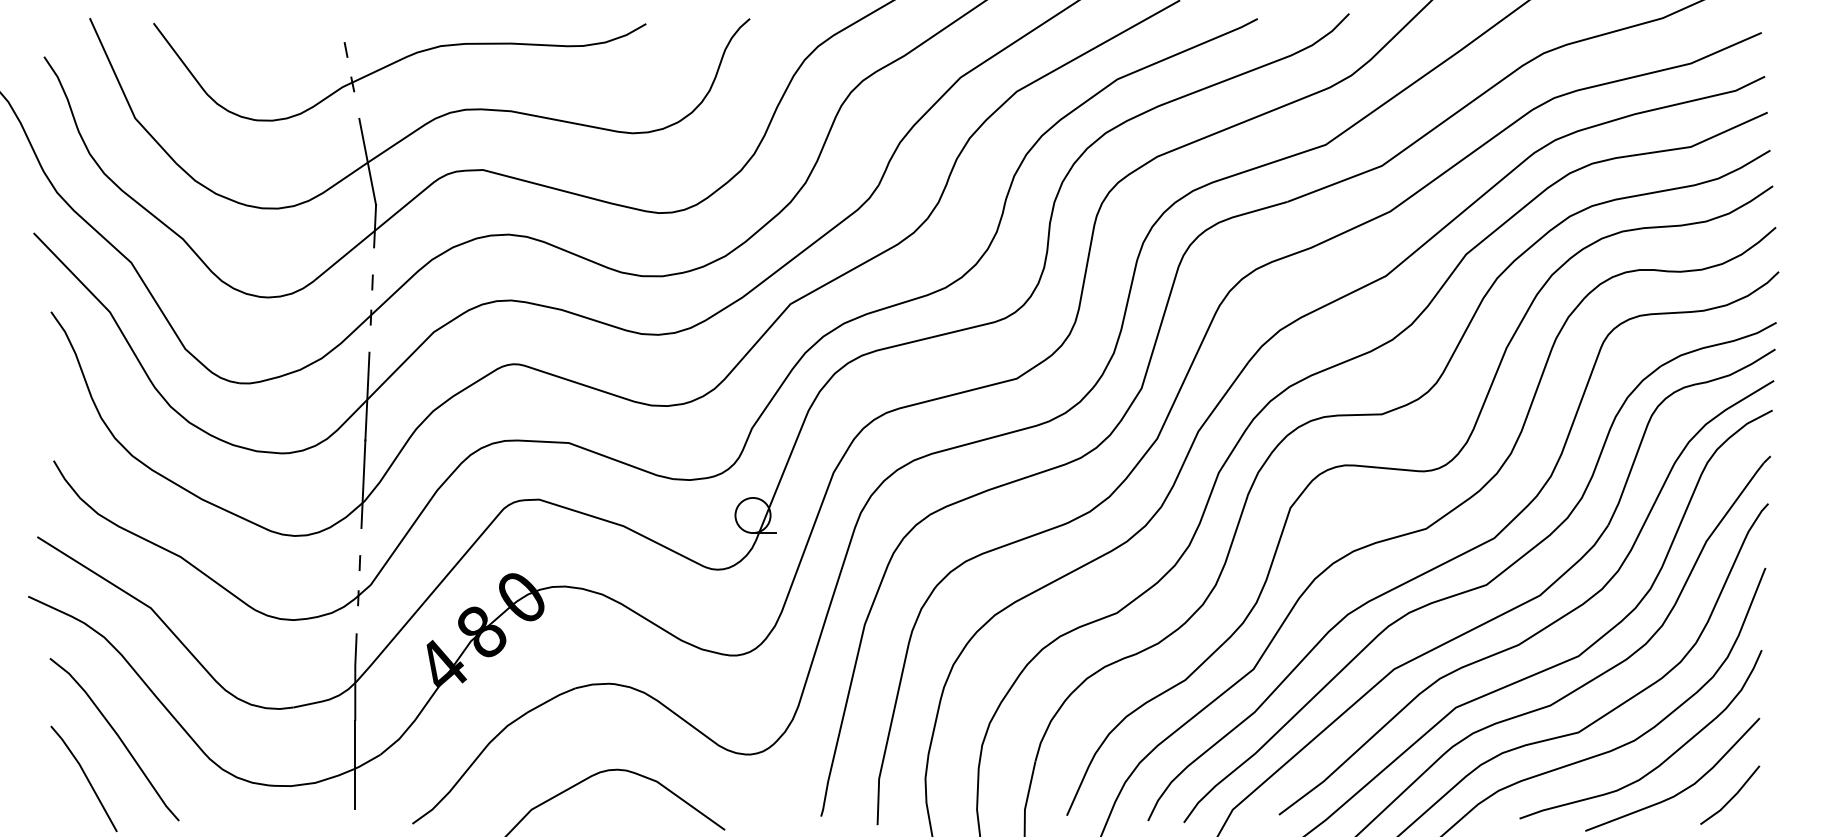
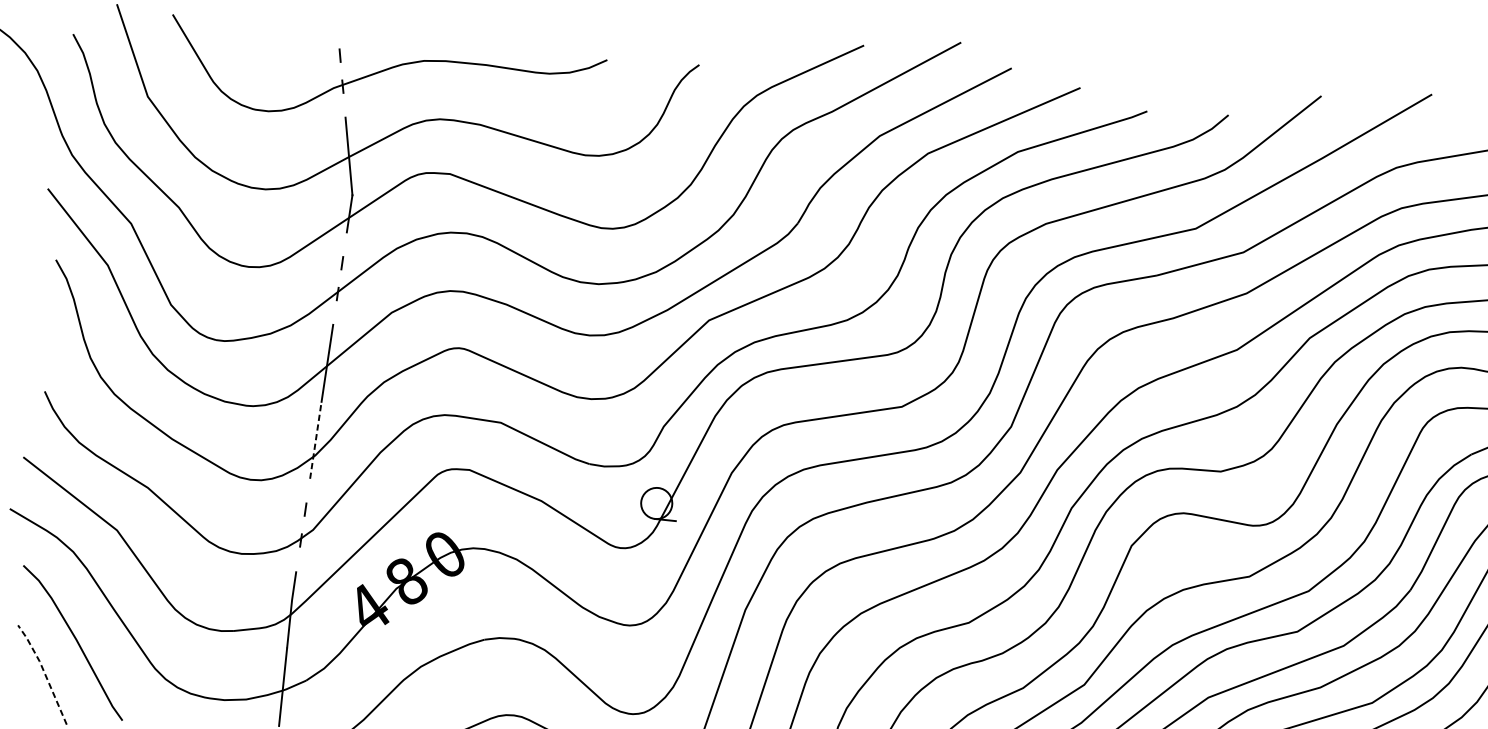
line: (363, 484) -> (315, 440), solid -> dashed
line: (85, 775) -> (44, 672), solid -> dashed

